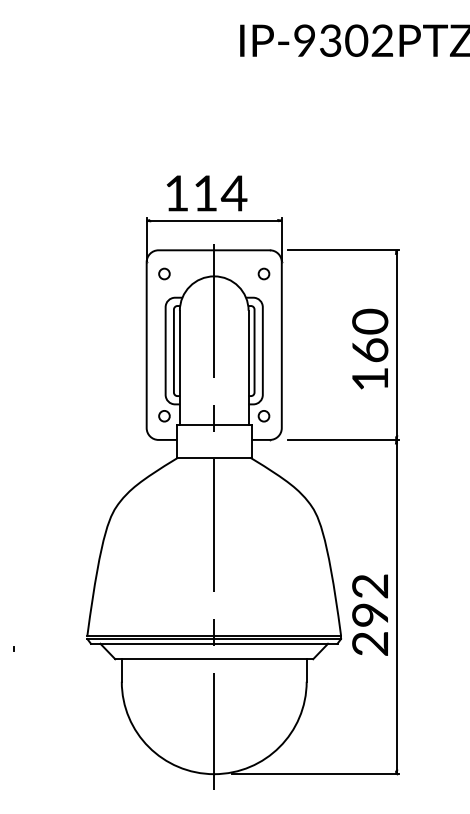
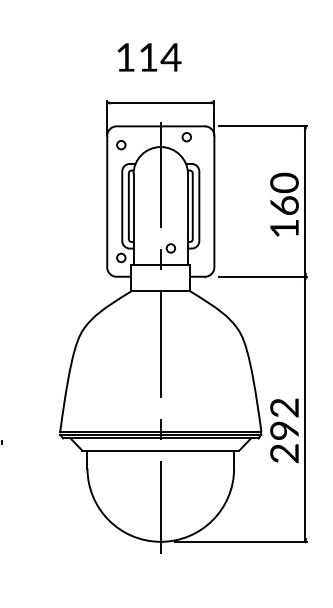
text: (206, 193) -> (149, 57), moved
circle: (263, 273) -> (186, 136), moved
circle: (263, 416) -> (170, 248), moved
text: (369, 614) -> (283, 430), moved

